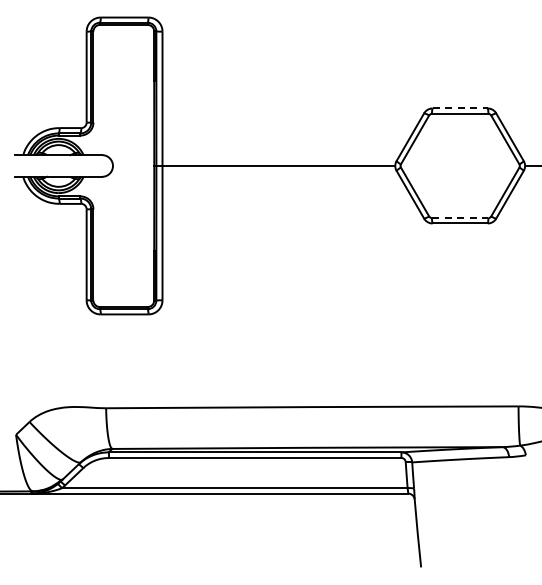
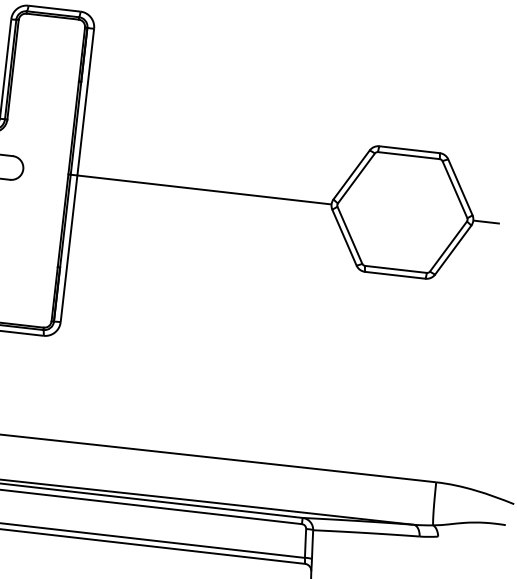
line: (460, 108) -> (409, 149), dashed -> solid
line: (460, 218) -> (396, 269), dashed -> solid

